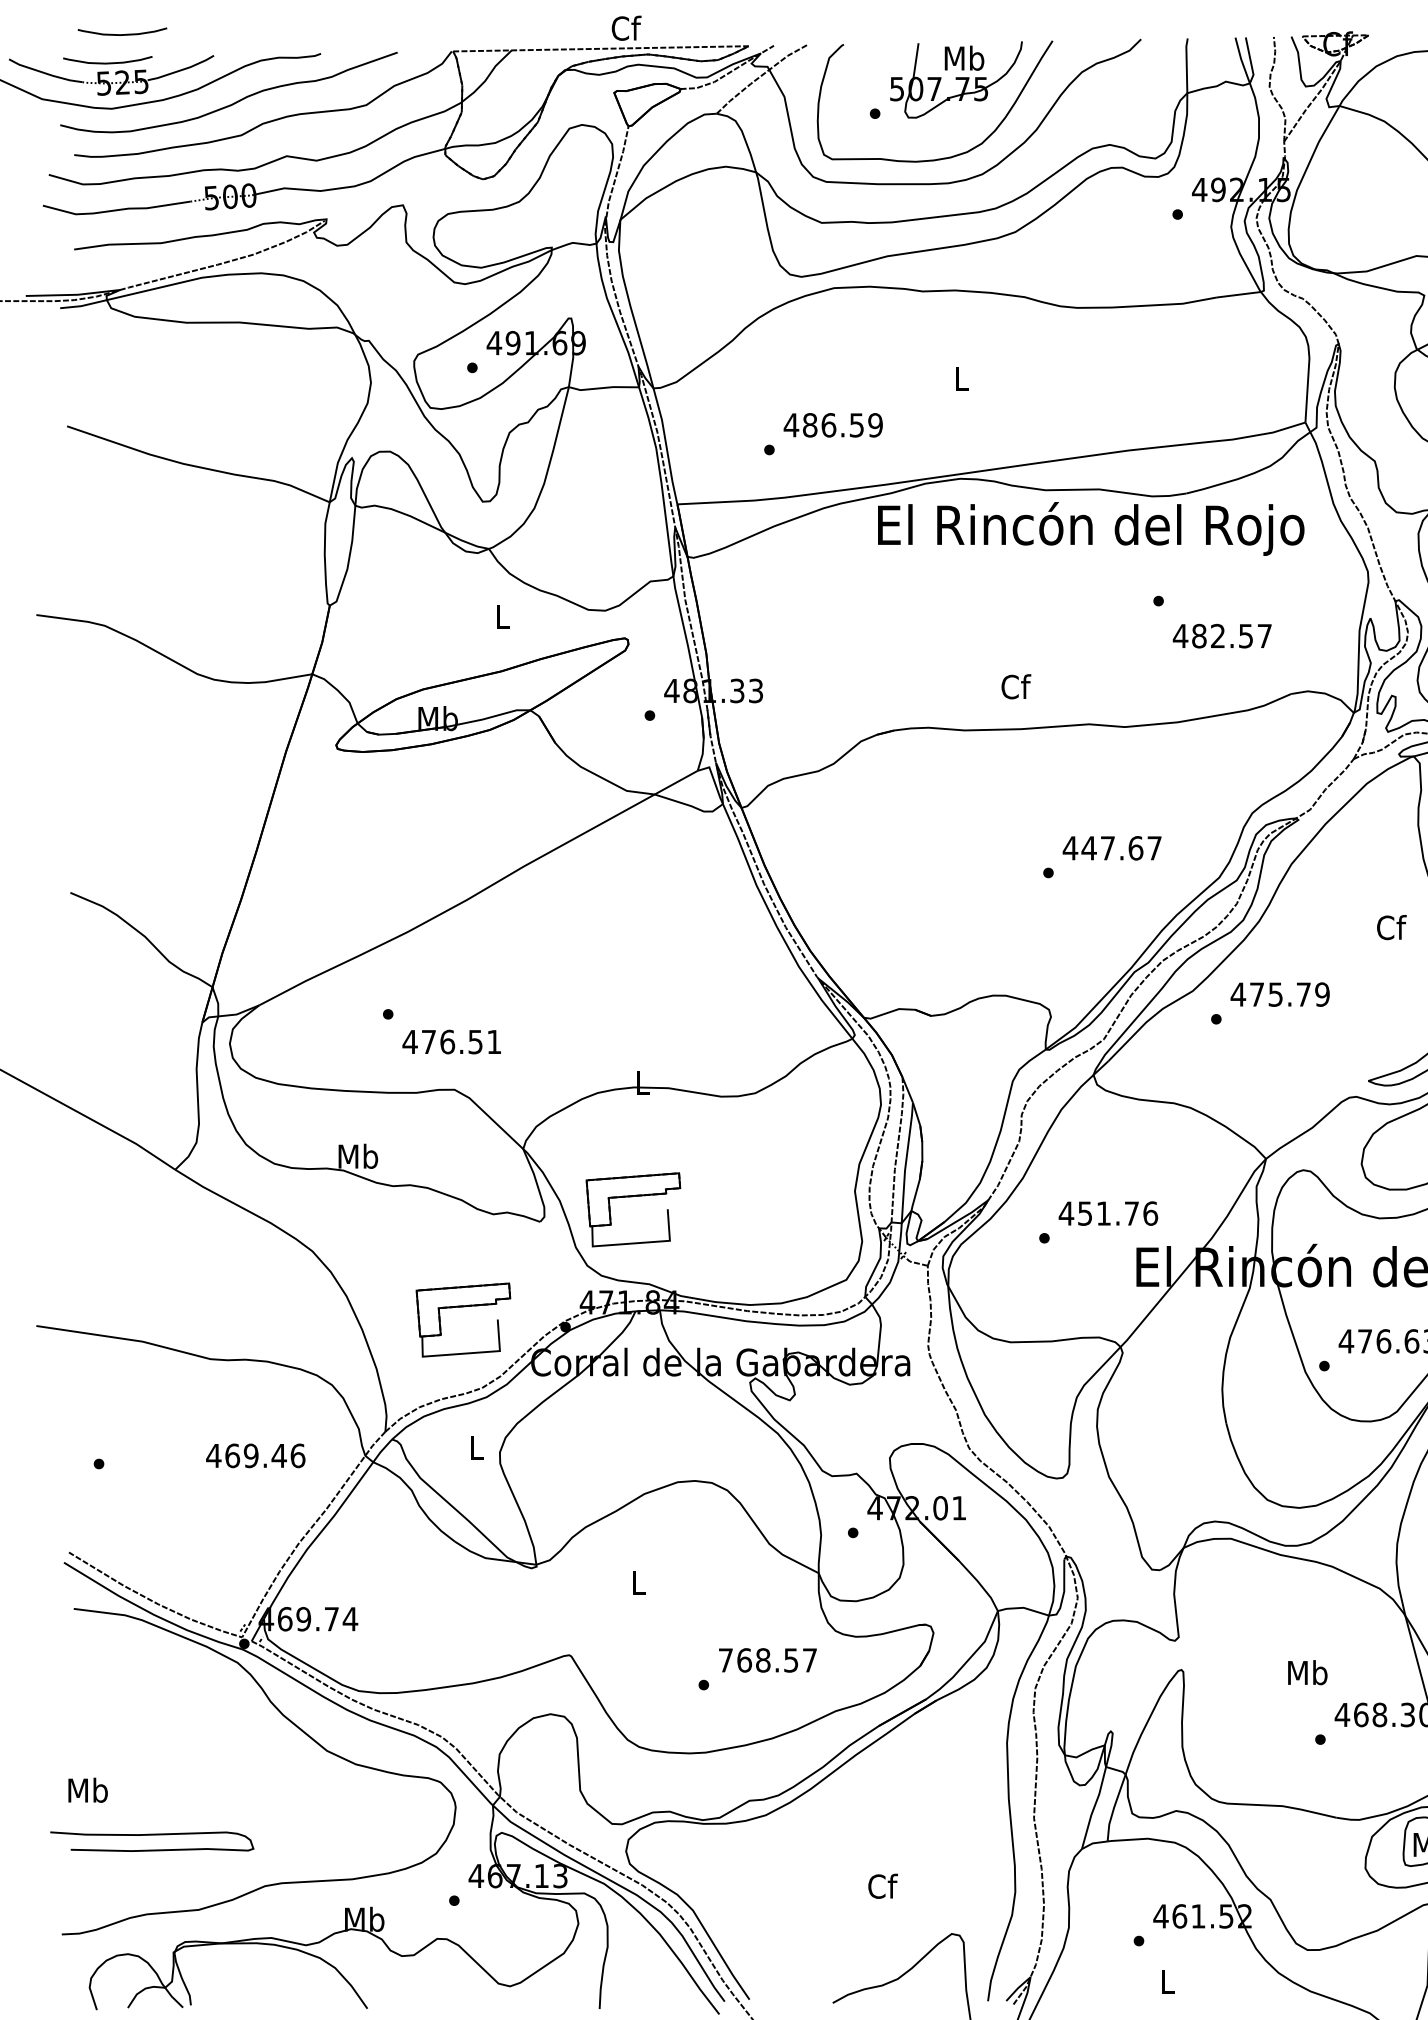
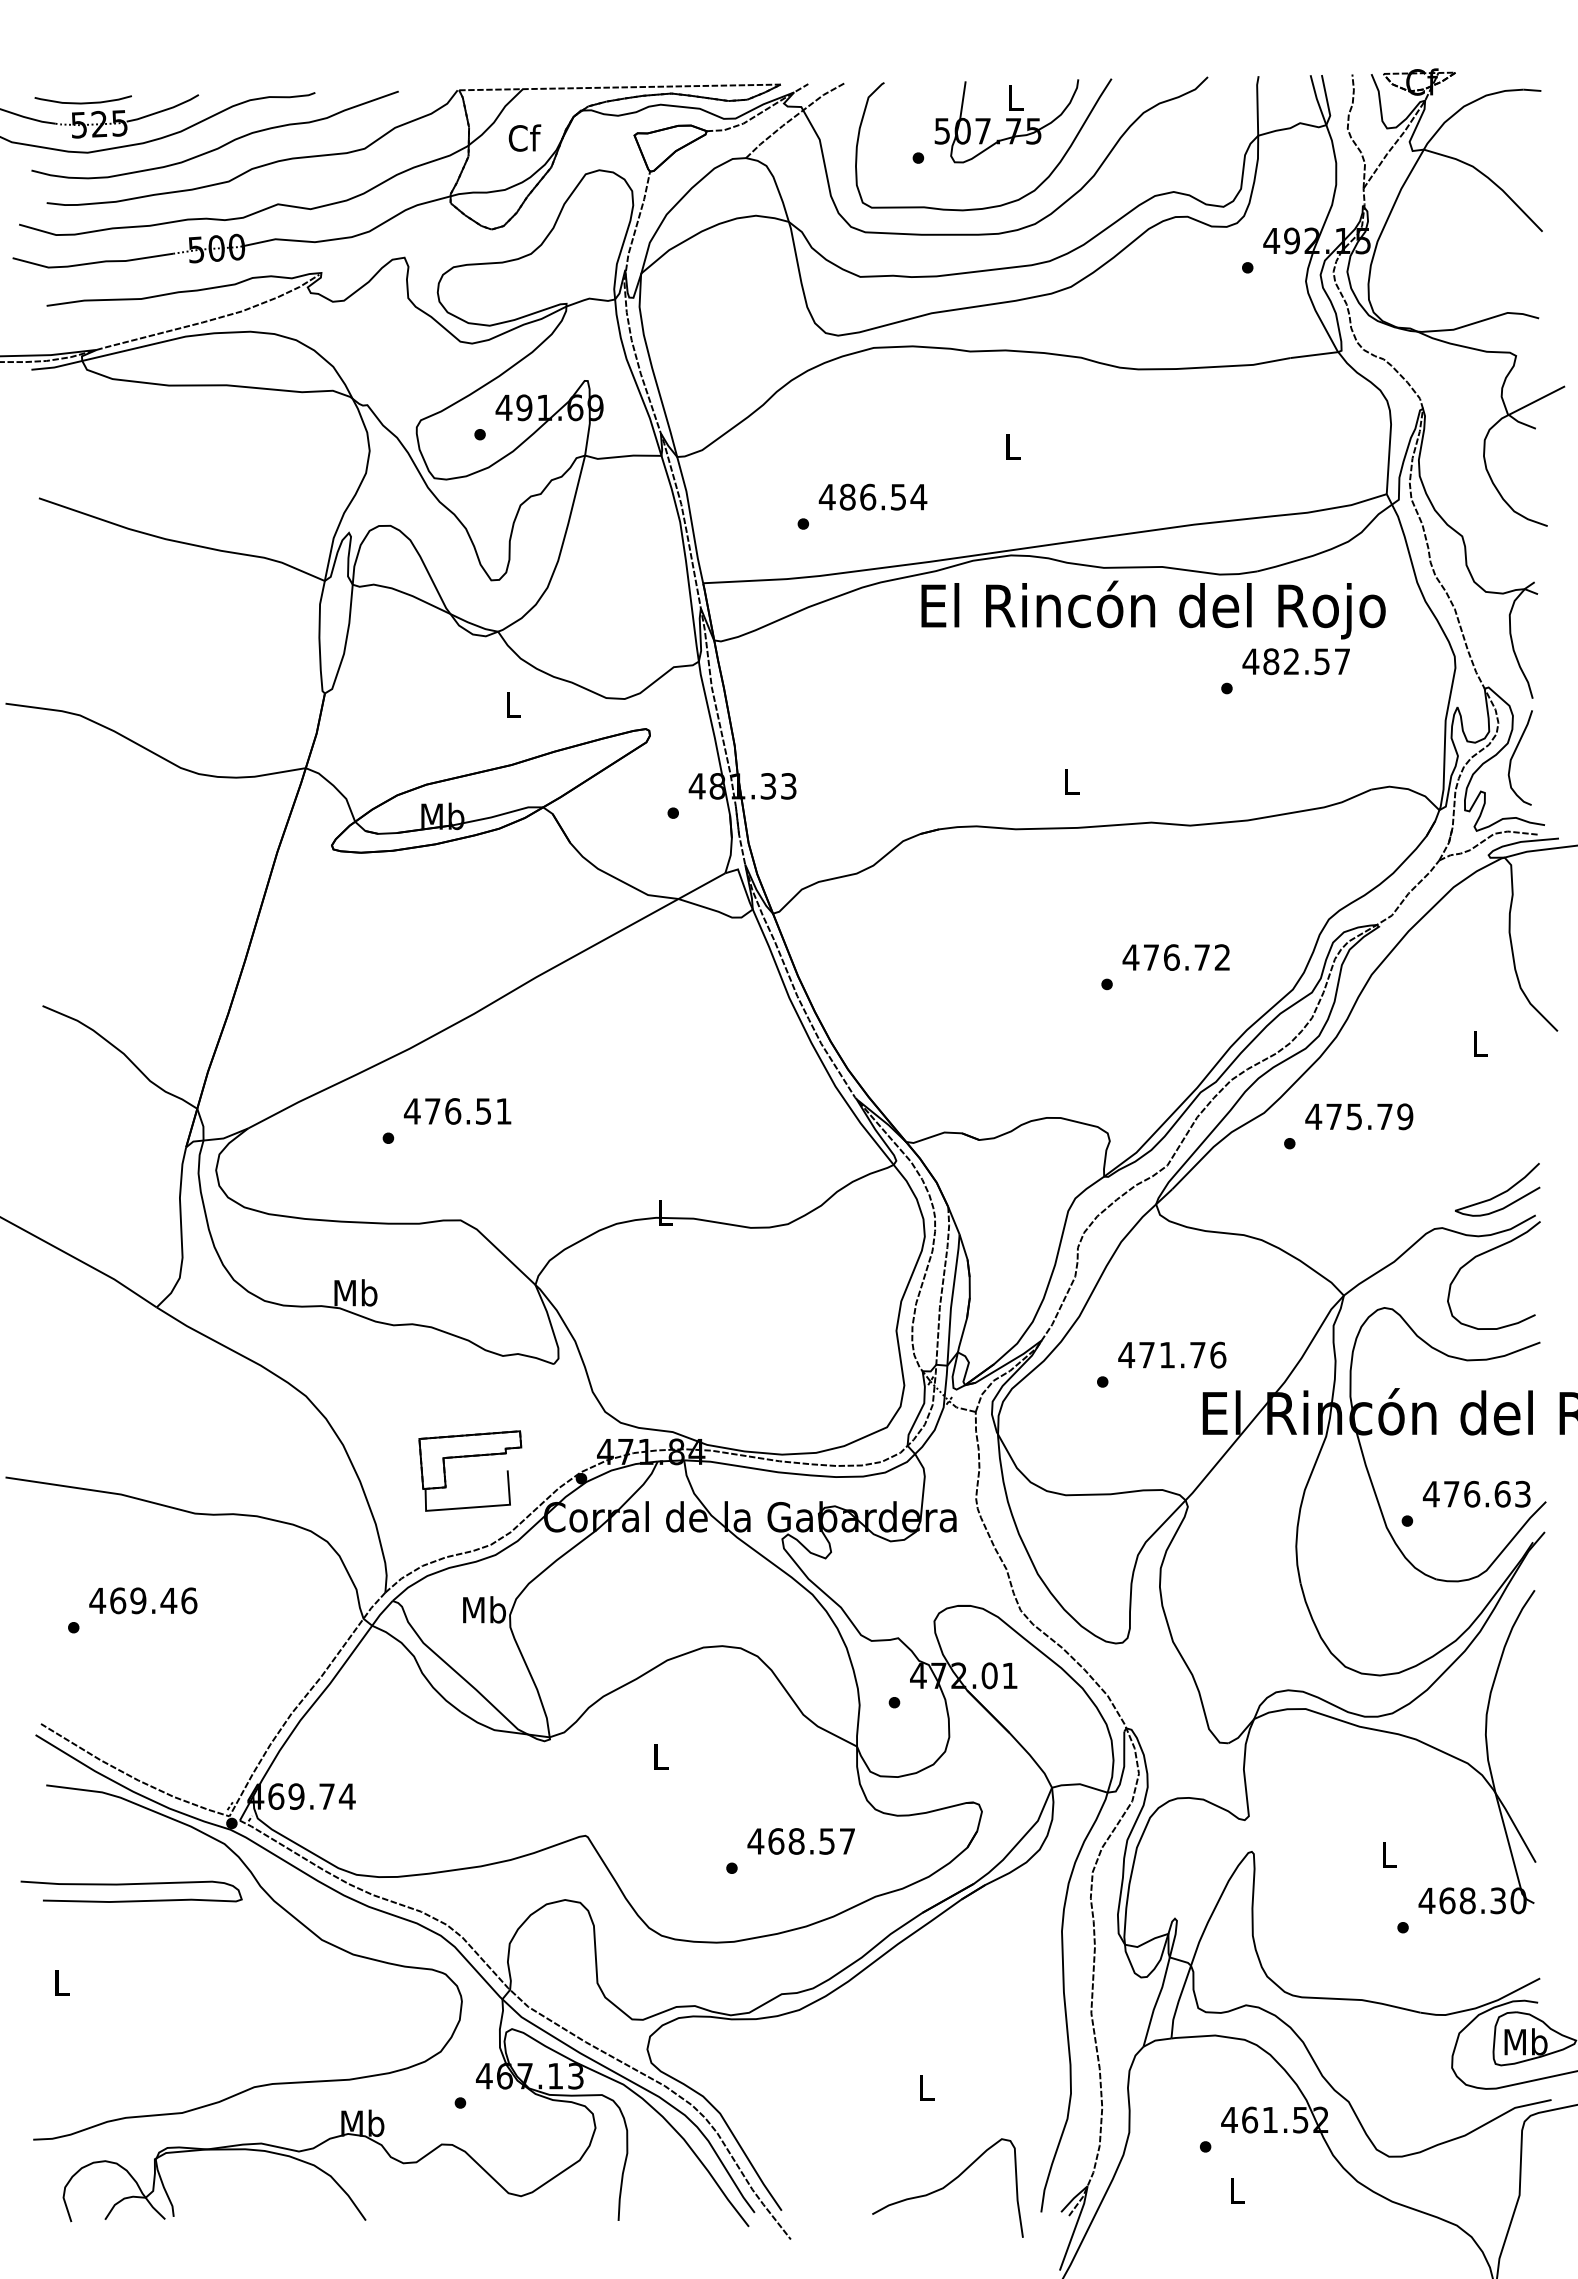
text: (626, 27) -> (524, 137), moved
curve: (121, 34) -> (98, 71), removed
text: (964, 58) -> (1015, 97), Mb -> L
text: (875, 424) -> (918, 496), 486.59 -> 486.54
text: (1221, 635) -> (1295, 661), moved
text: (1016, 686) -> (1072, 781), Cf -> L
text: (1121, 848) -> (1186, 957), 447.67 -> 476.72
text: (1391, 927) -> (1480, 1043), Cf -> L
text: (451, 1042) -> (457, 1111), moved
part: (632, 1197) -> (654, 1337), removed
text: (1084, 1213) -> (1146, 1355), 451.76 -> 471.76
text: (476, 1447) -> (484, 1609), L -> Mb
text: (255, 1455) -> (143, 1600), moved
text: (725, 1660) -> (755, 1841), 768.57 -> 468.57
text: (1307, 1672) -> (1388, 1854), Mb -> L
text: (87, 1790) -> (61, 1982), Mb -> L
curve: (150, 1835) -> (129, 1885), moved
text: (883, 1886) -> (927, 2087), Cf -> L

